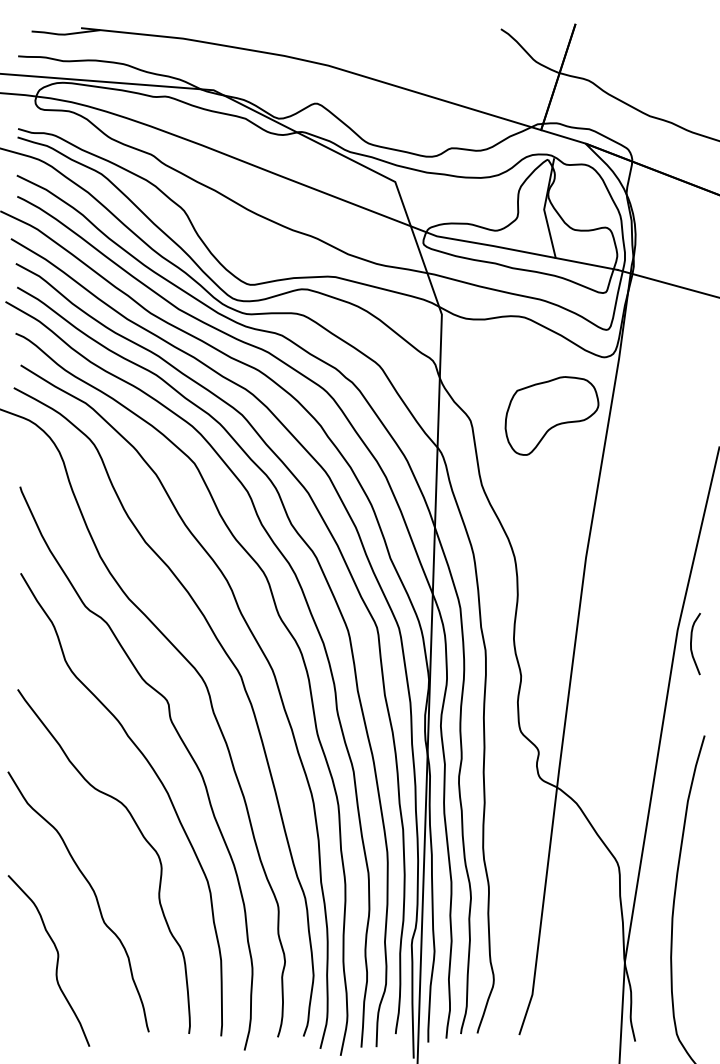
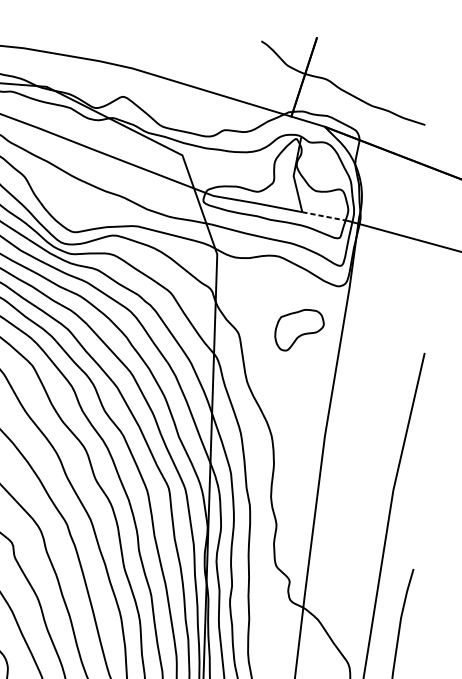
line: (586, 264) -> (325, 217), solid -> dashed
part: (551, 415) -> (299, 329), size x0.7
curve: (691, 643) -> (403, 500), removed

